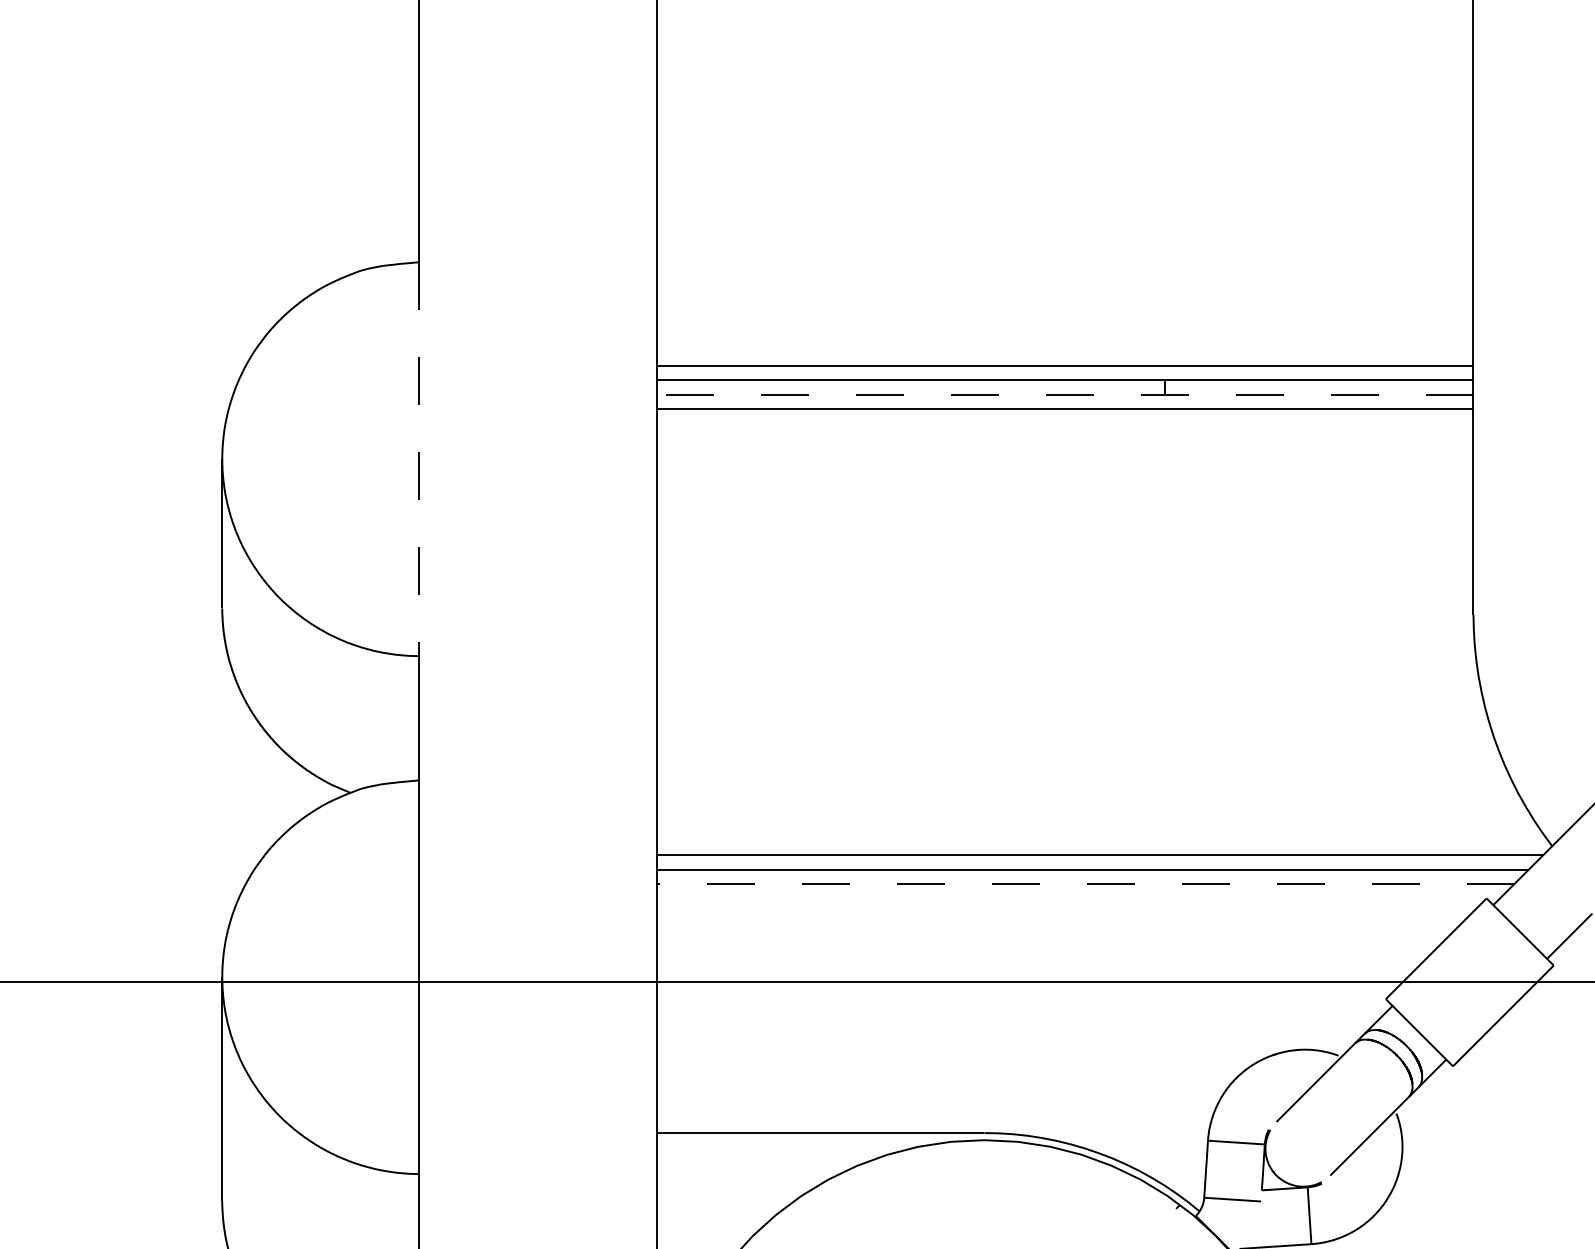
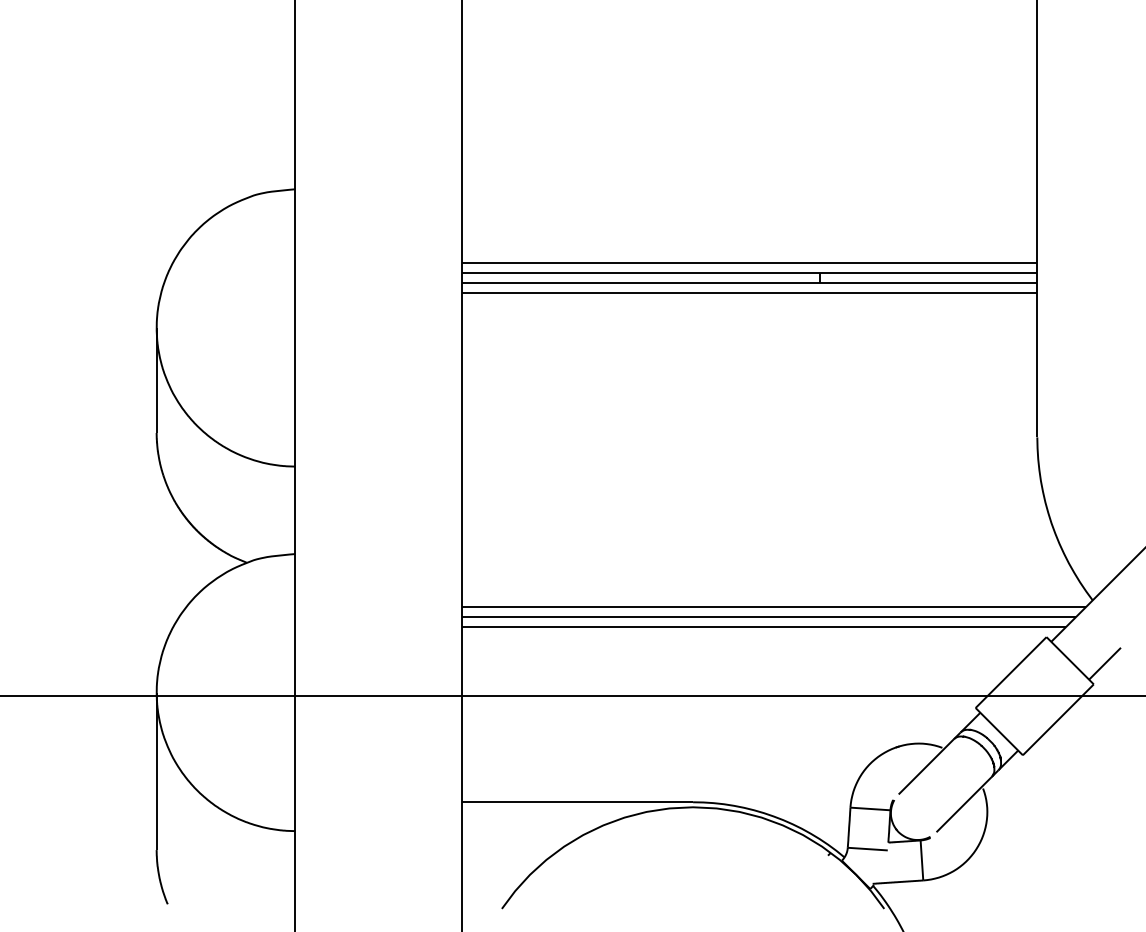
line: (1064, 394) -> (749, 282), dashed -> solid
line: (419, 459) -> (295, 328), dashed -> solid
line: (1085, 883) -> (764, 626), dashed -> solid

